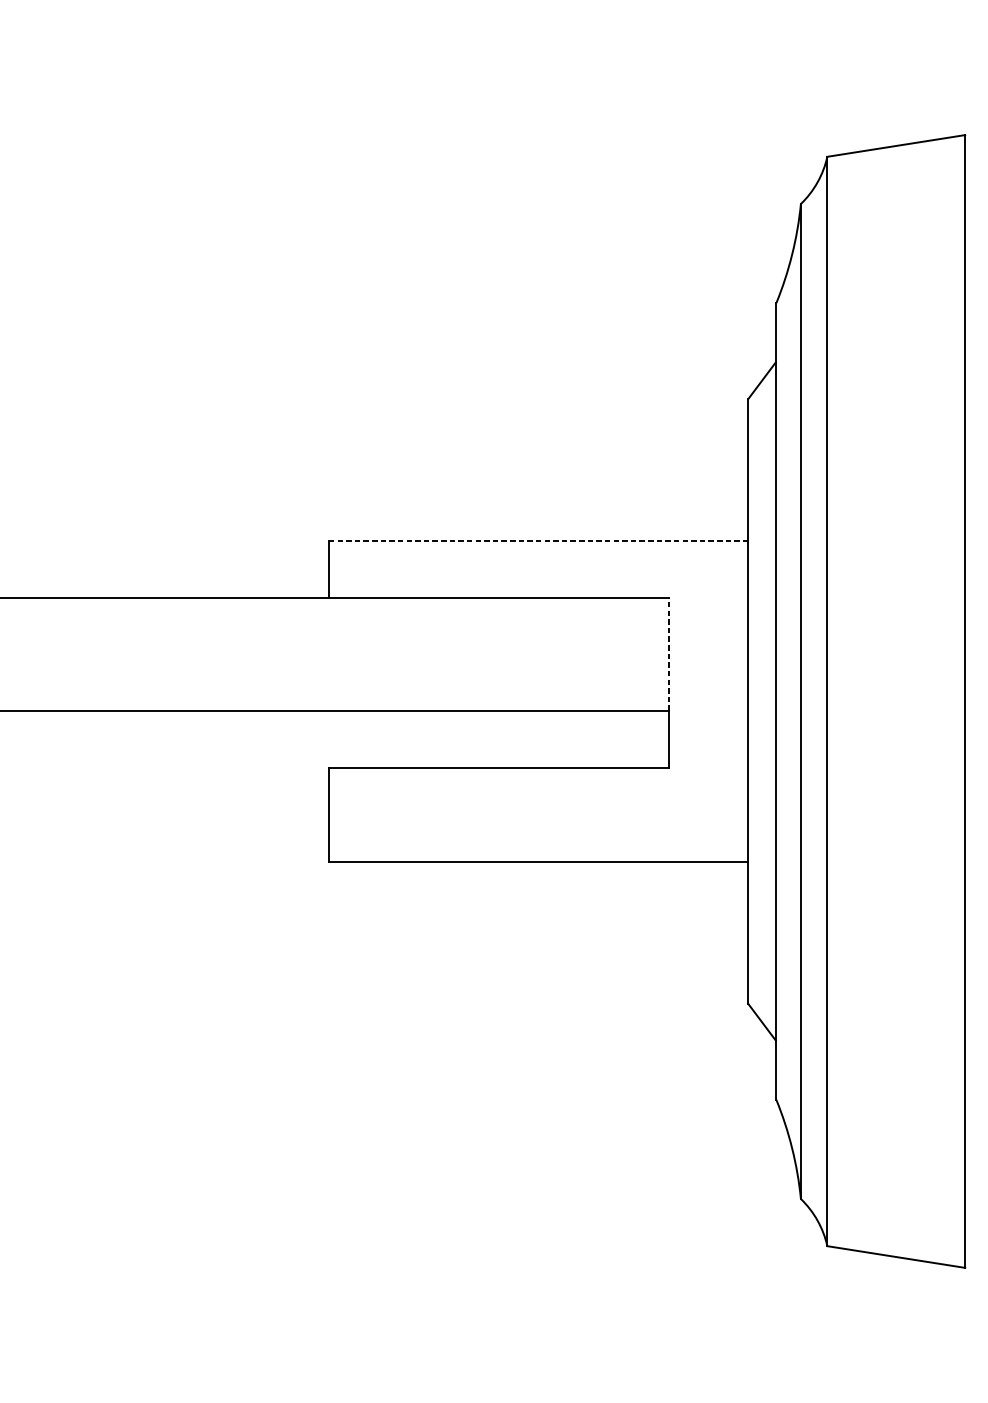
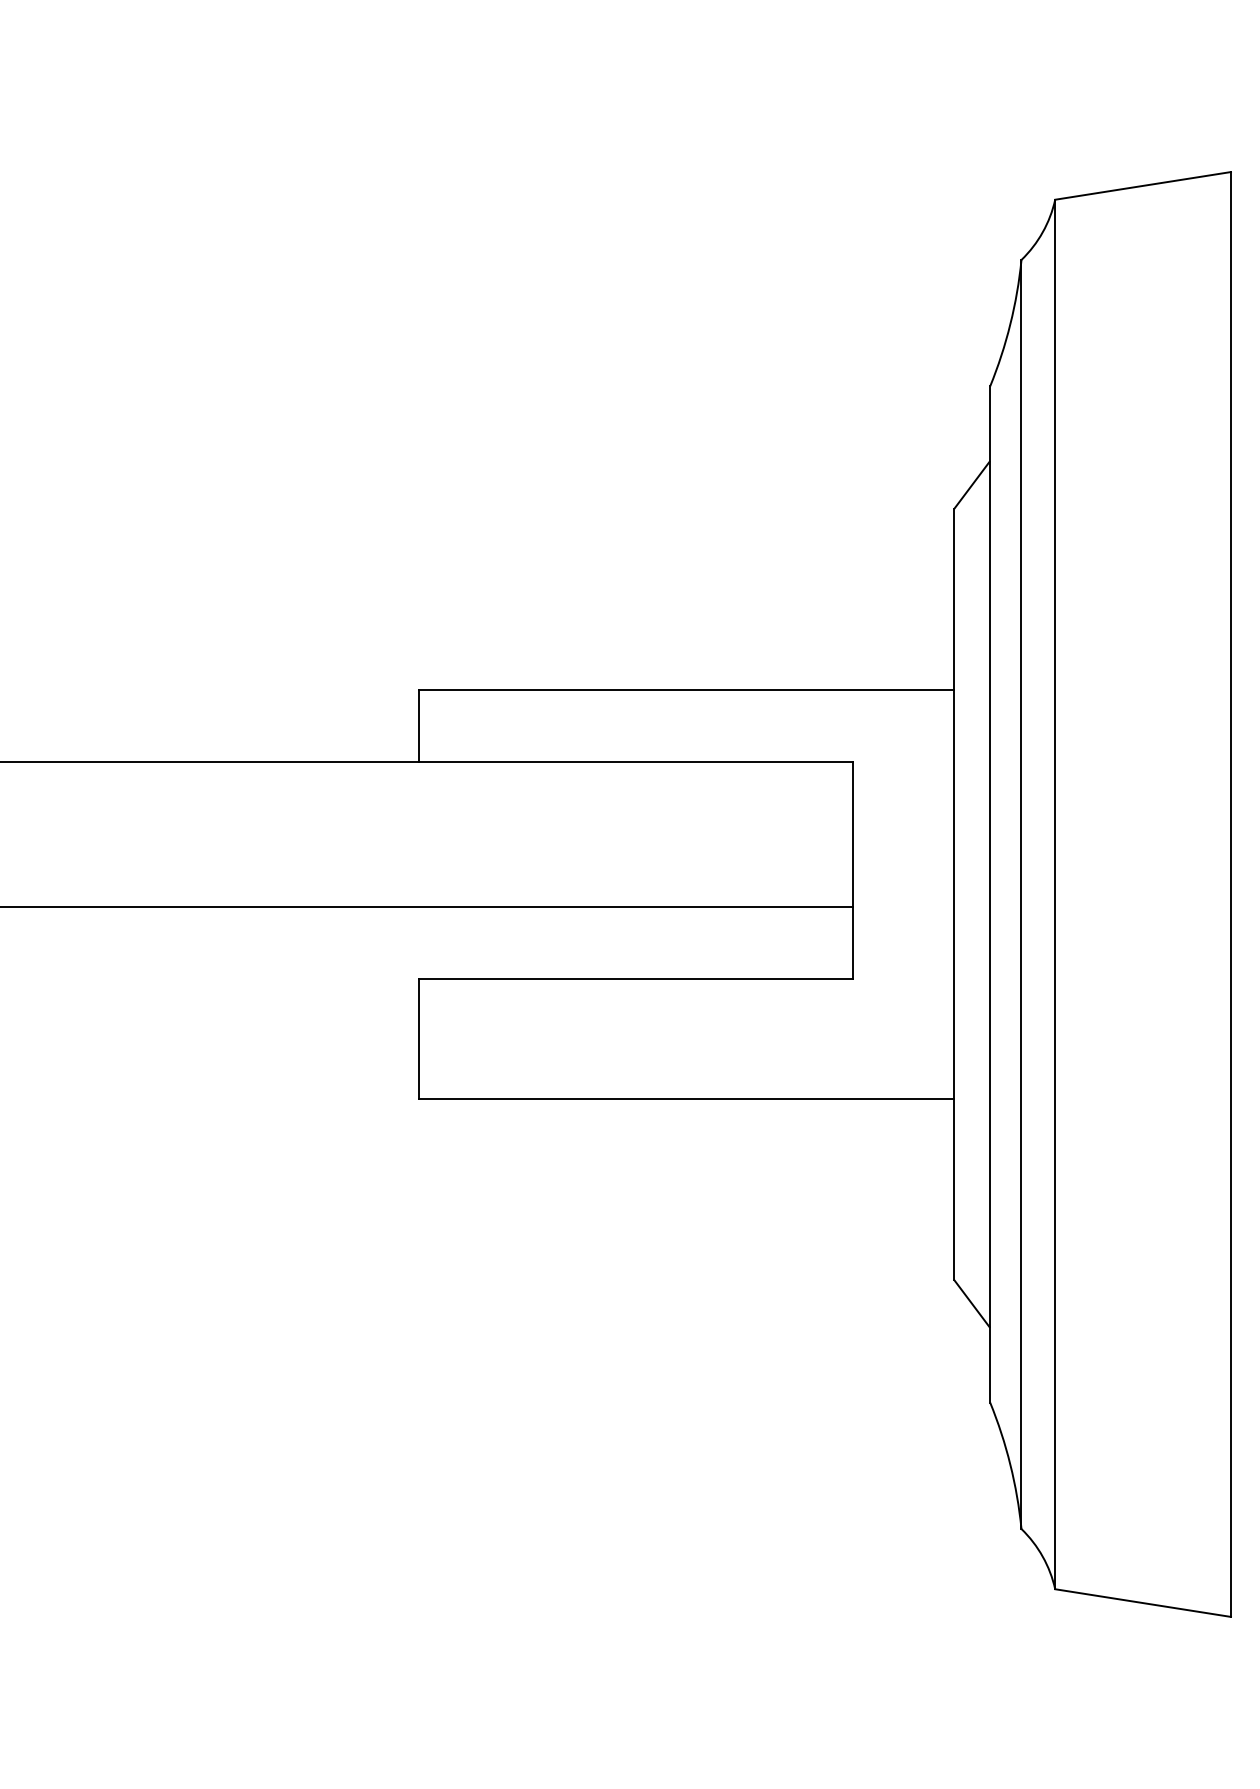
line: (539, 540) -> (687, 689), dashed -> solid
line: (668, 653) -> (852, 833), dashed -> solid

